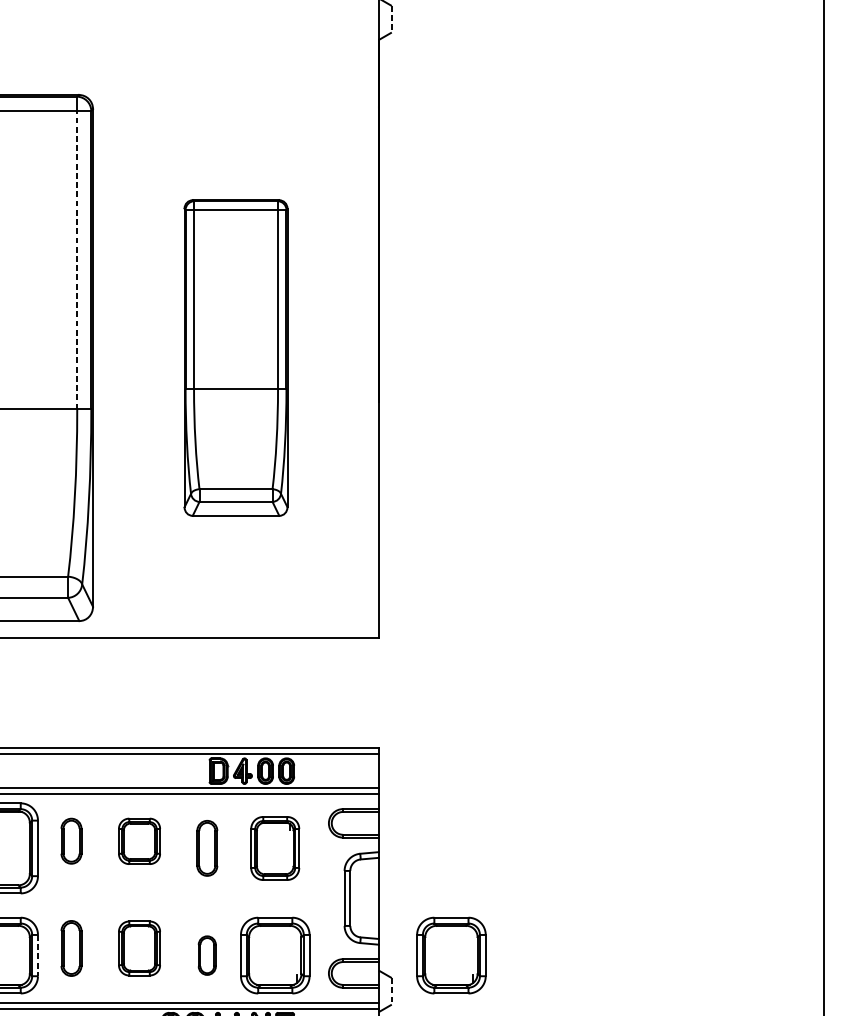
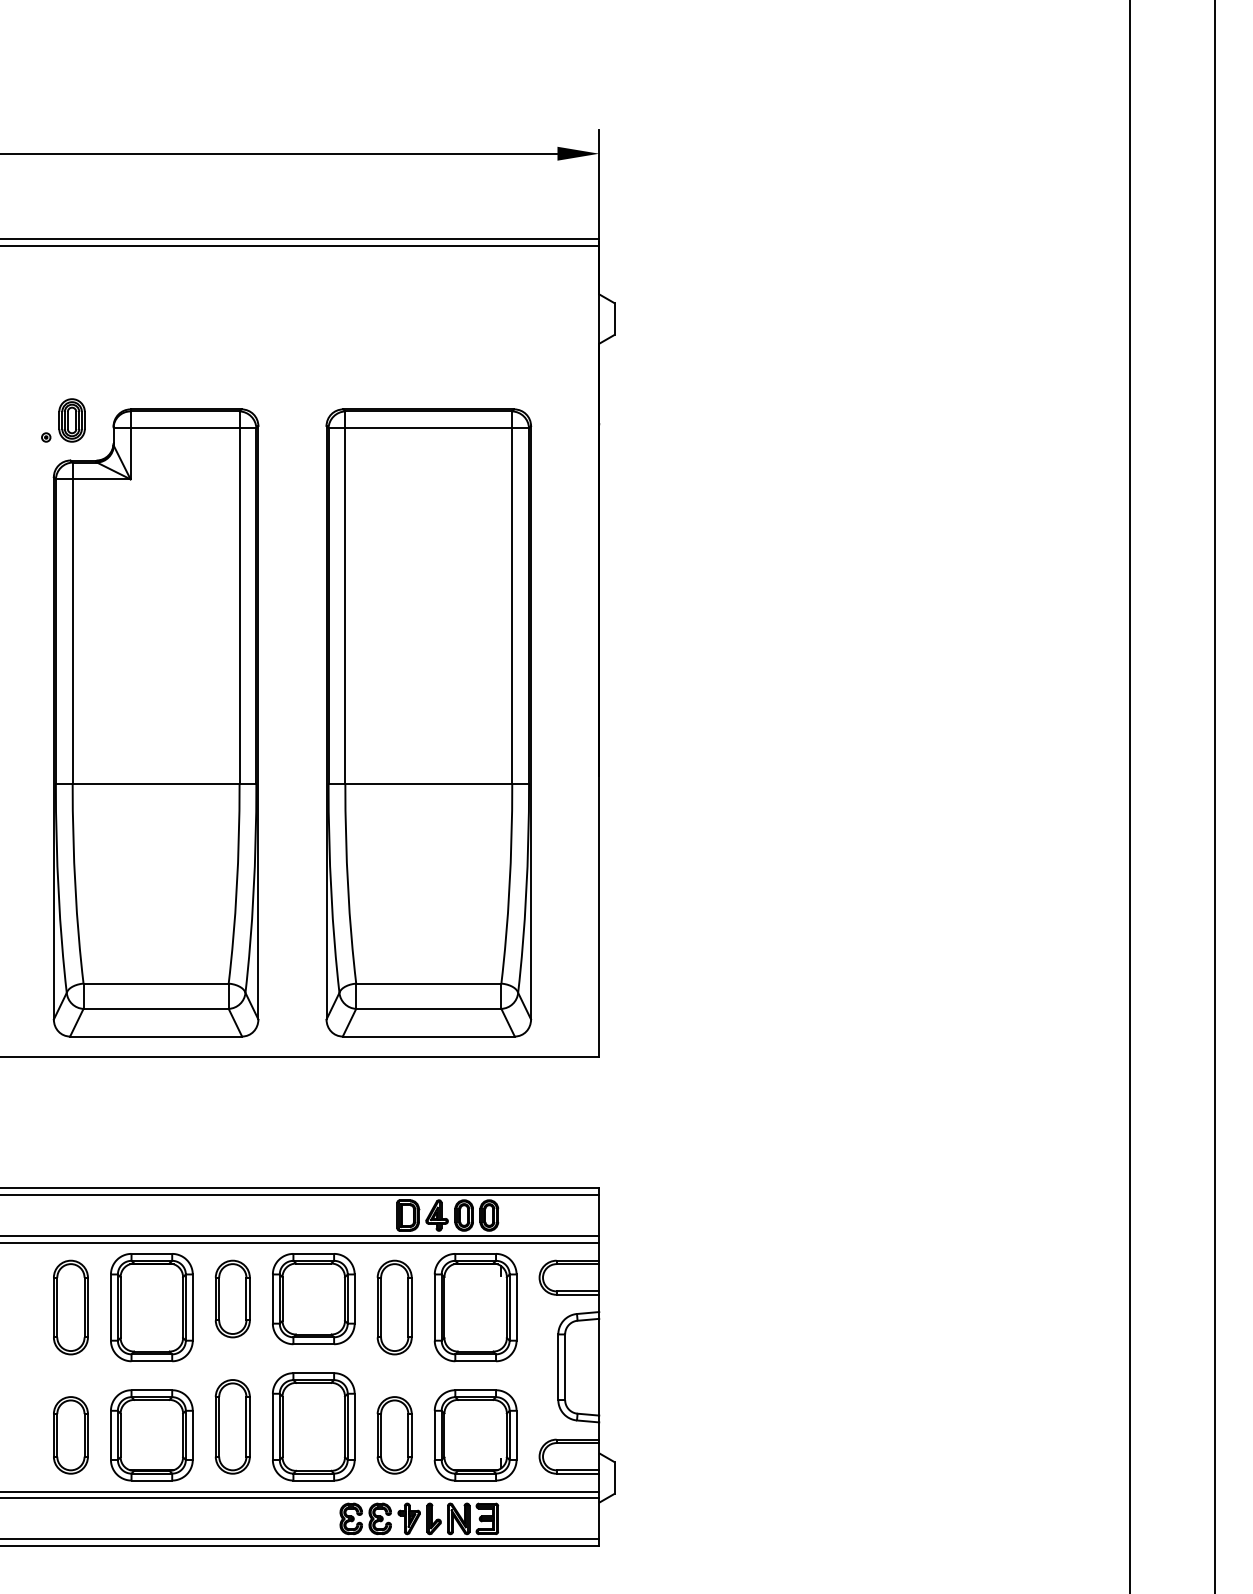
line: (391, 19) -> (614, 319), dashed -> solid
line: (77, 259) -> (239, 605), dashed -> solid
part: (235, 357) -> (428, 722), size x1.67
part: (71, 840) -> (232, 1298), size x1.43
part: (139, 841) -> (313, 1299), size x1.67
part: (207, 848) -> (394, 1307), size x1.43
part: (275, 848) -> (475, 1307), size x1.43
part: (71, 948) -> (232, 1426), size x1.43
part: (139, 948) -> (313, 1426), size x1.67
line: (37, 955) -> (192, 1435), dashed -> solid
part: (207, 955) -> (394, 1435), size x1.67
part: (451, 955) -> (685, 1435), removed
line: (391, 991) -> (614, 1478), dashed -> solid

